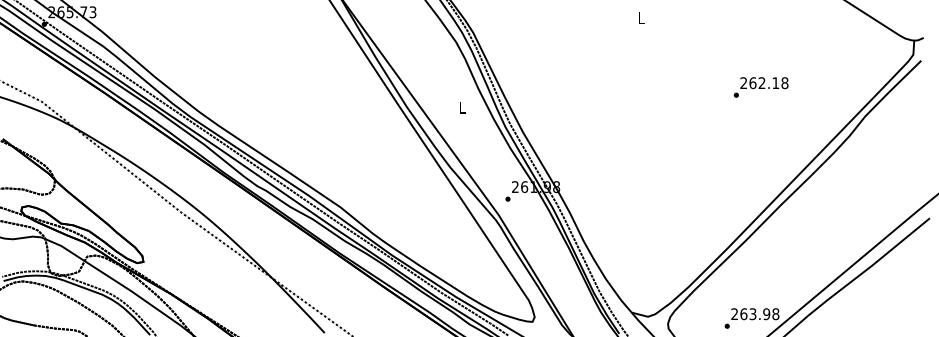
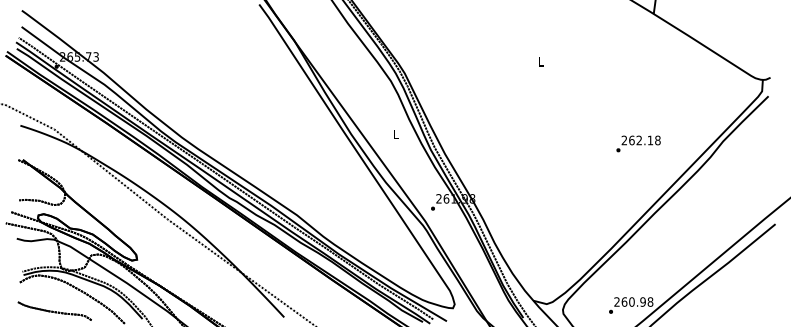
text: (761, 86) -> (638, 143), moved
text: (752, 313) -> (631, 301), 263.98 -> 260.98

